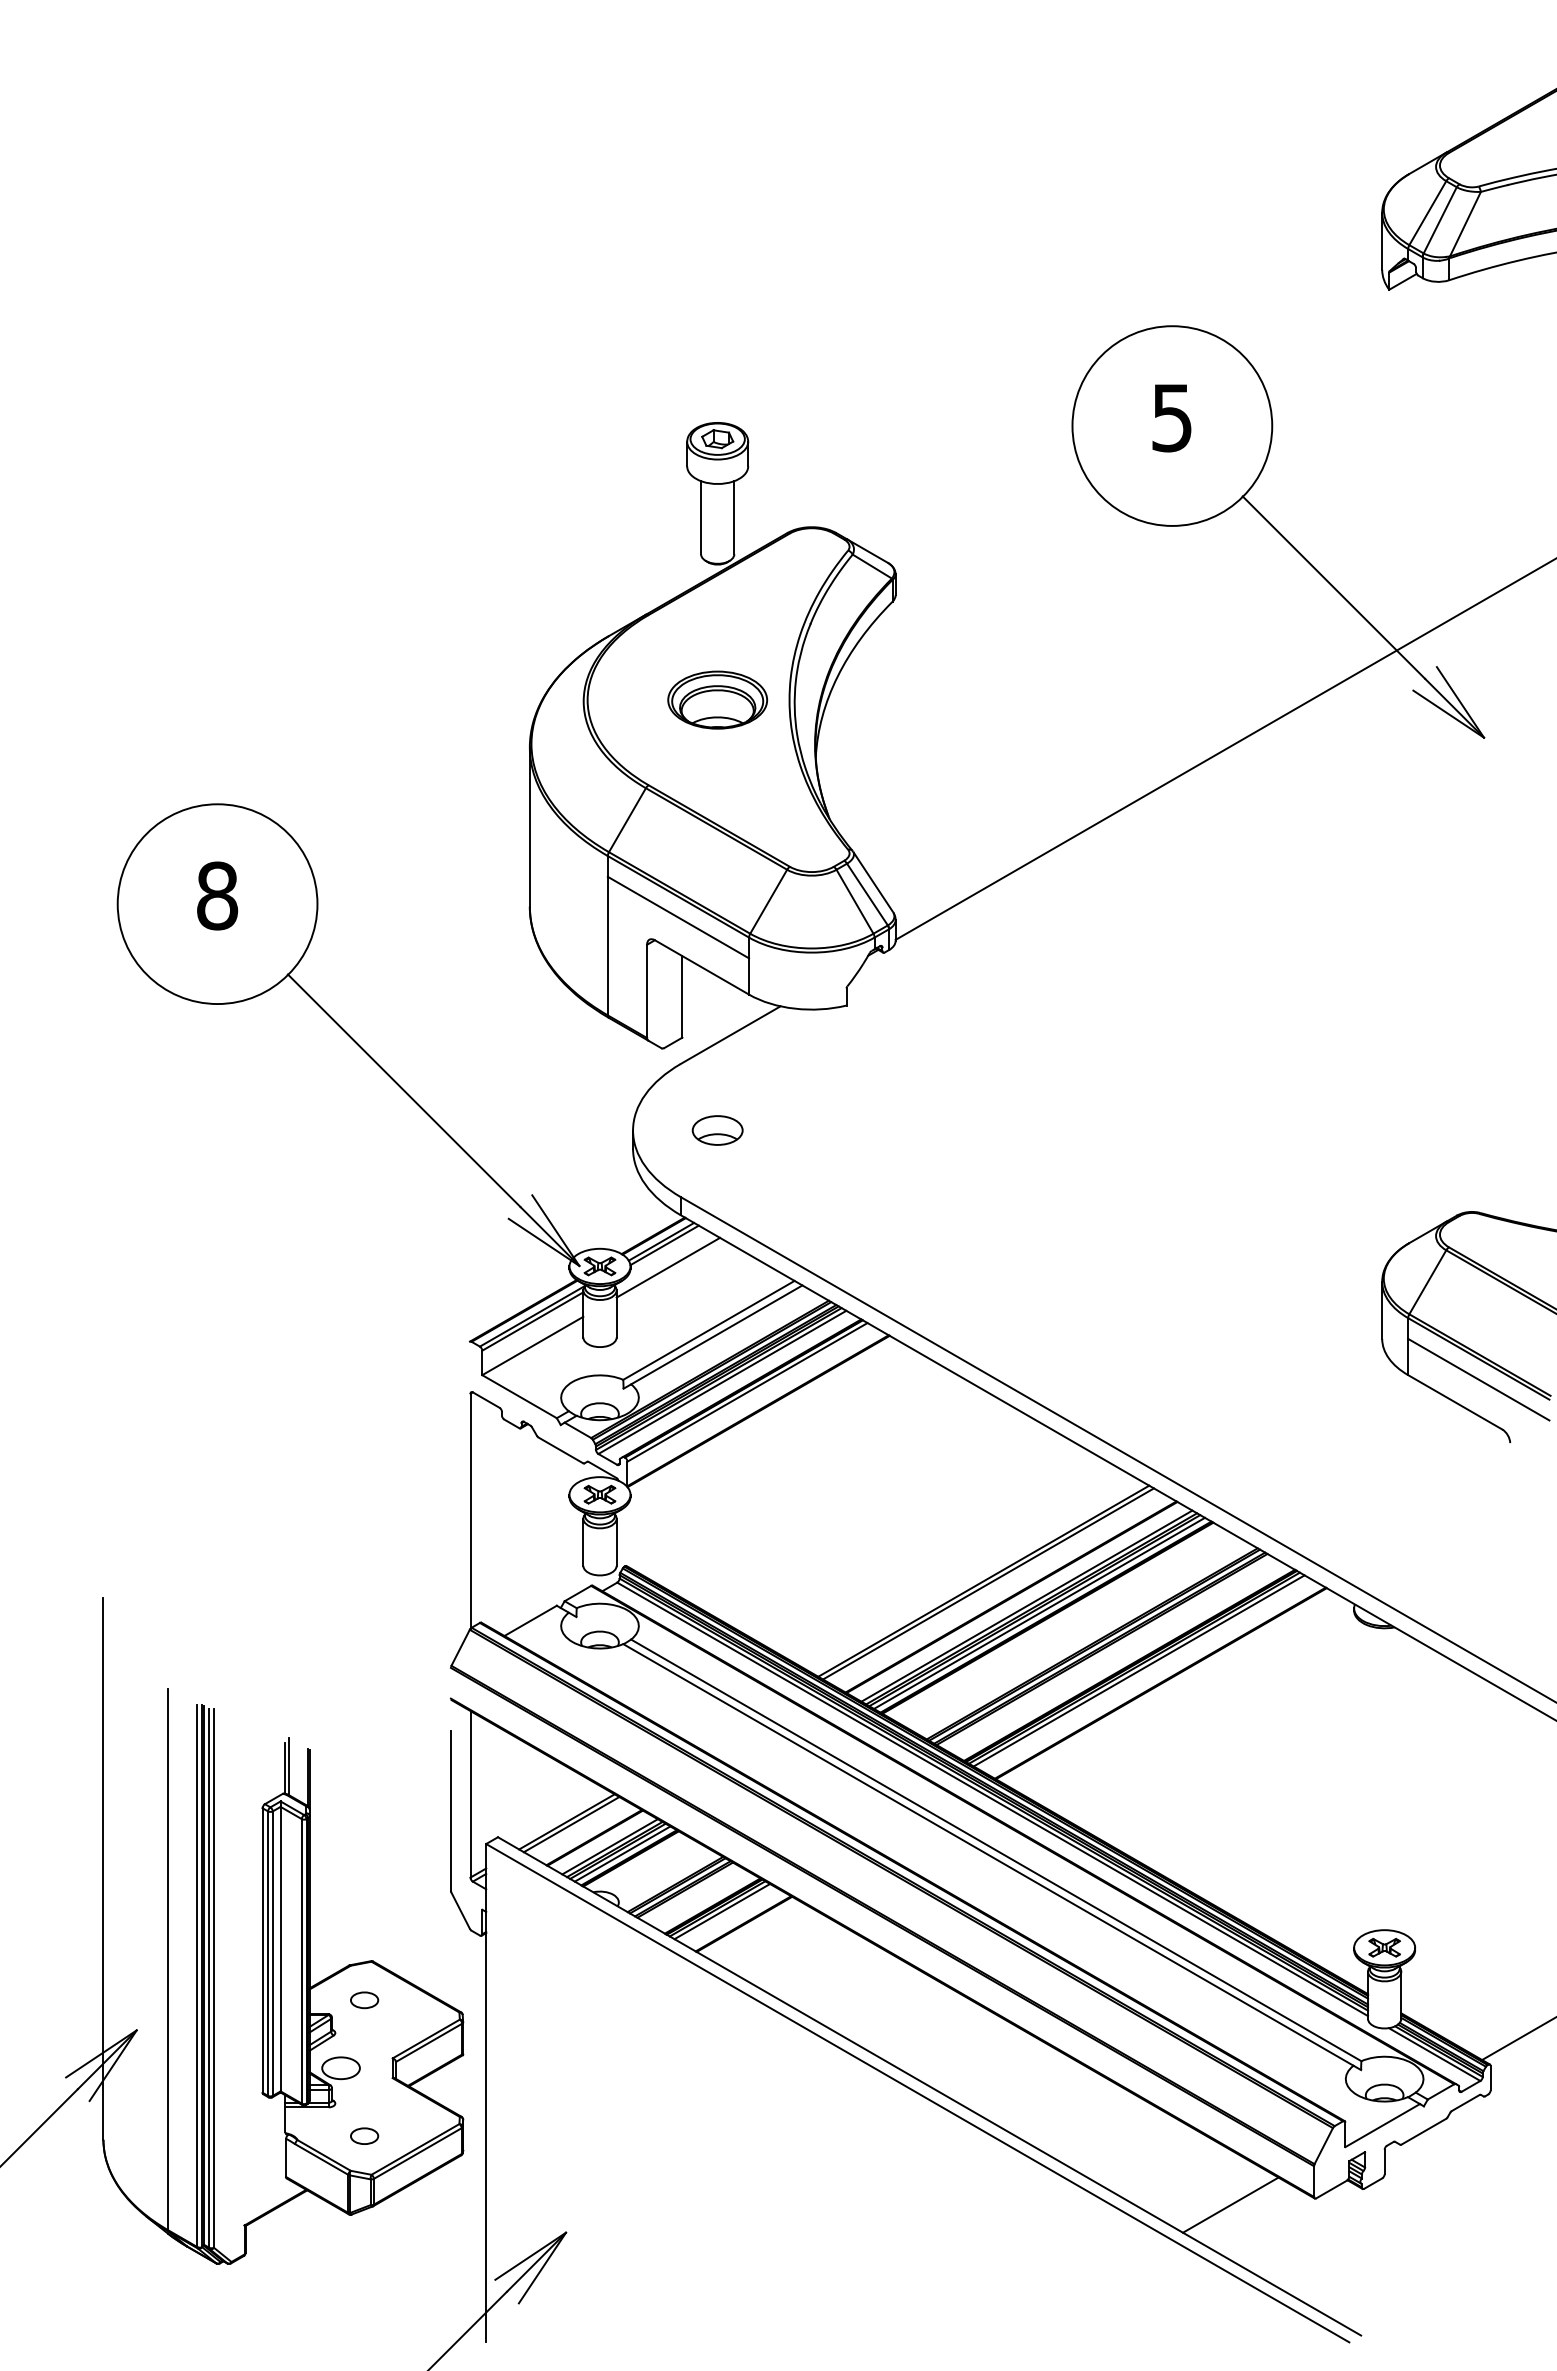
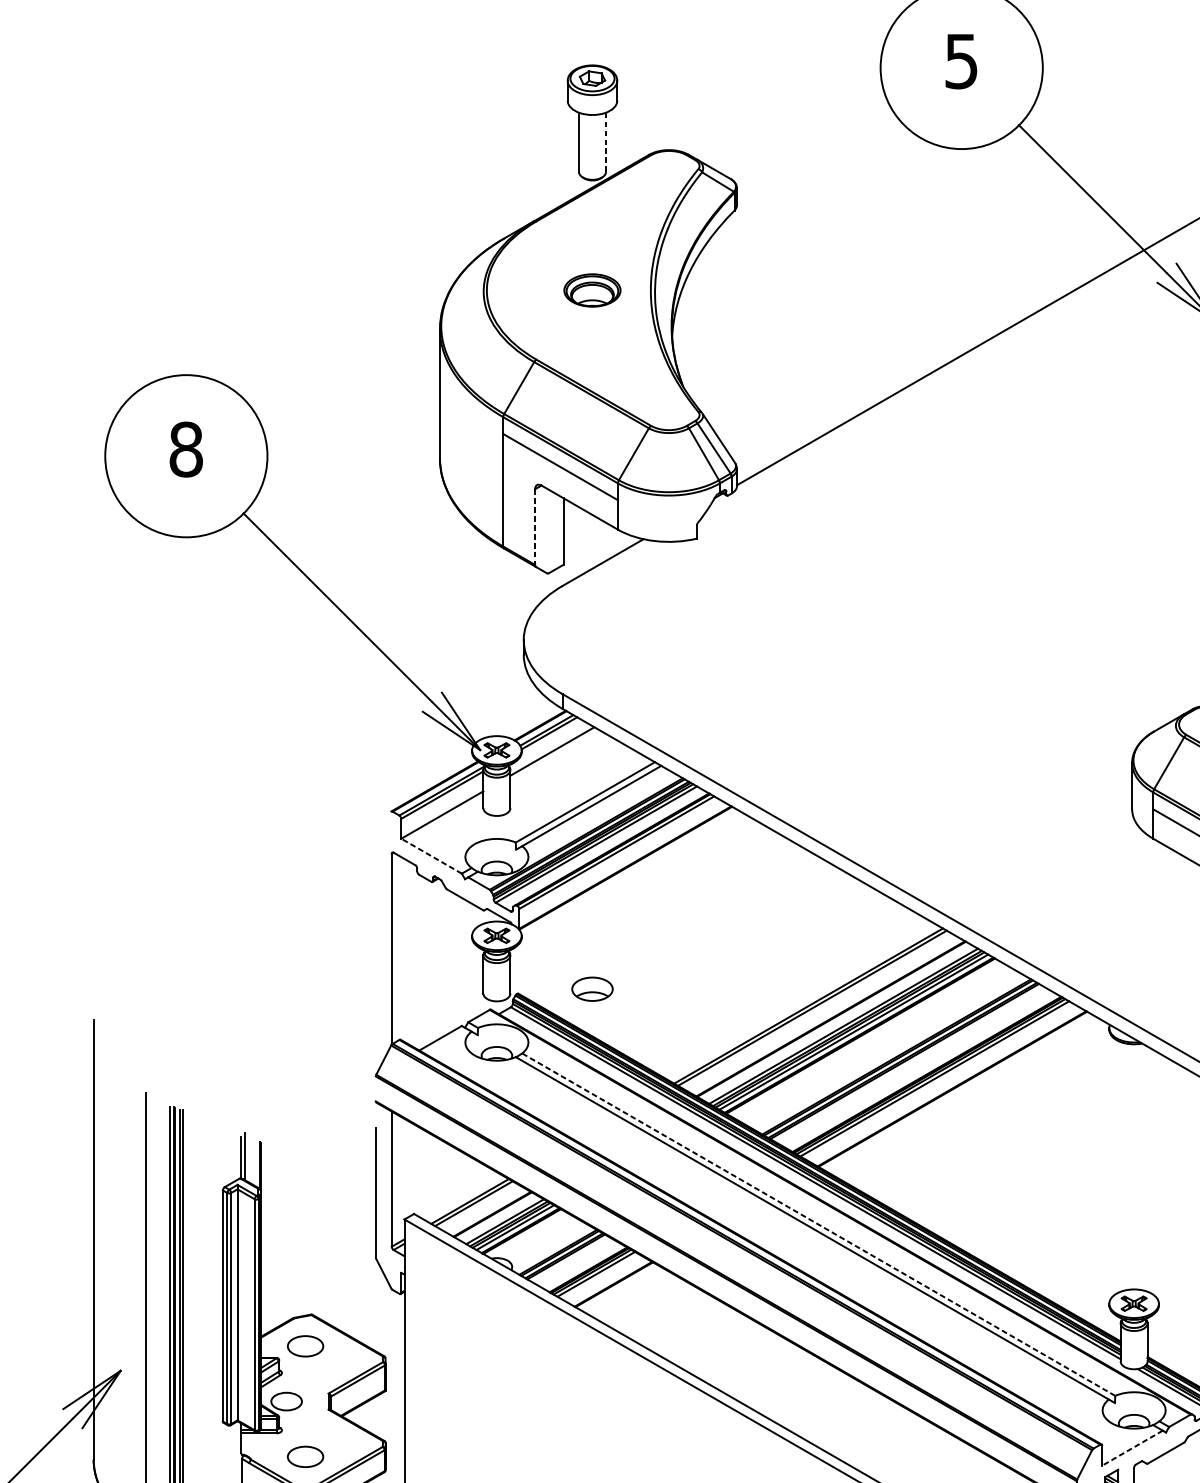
line: (734, 517) -> (606, 142), solid -> dashed
part: (717, 699) -> (592, 290), size x0.7
line: (647, 991) -> (535, 527), solid -> dashed
part: (717, 1130) -> (592, 989), moved
line: (519, 1396) -> (431, 856), solid -> dashed
line: (996, 1850) -> (818, 1224), solid -> dashed
part: (364, 2000) -> (305, 1346), size x1.6
line: (1382, 2125) -> (1132, 1448), solid -> dashed
part: (364, 2135) -> (305, 1456), size x1.6

